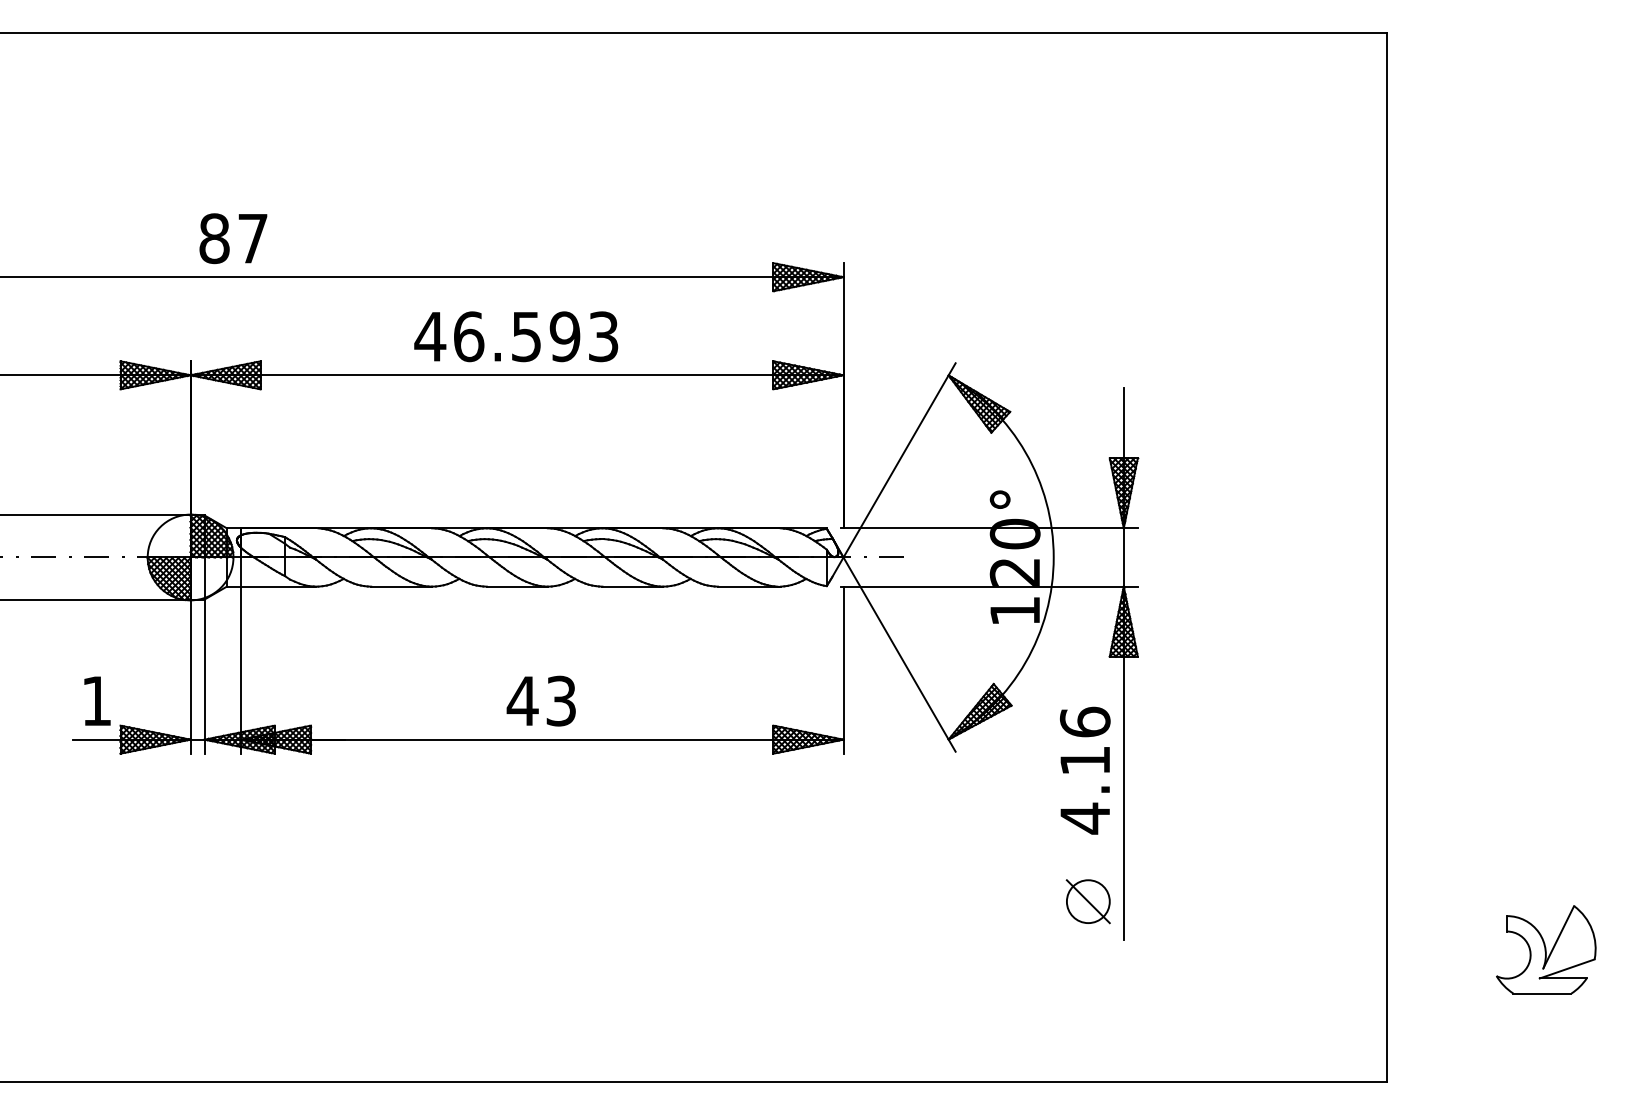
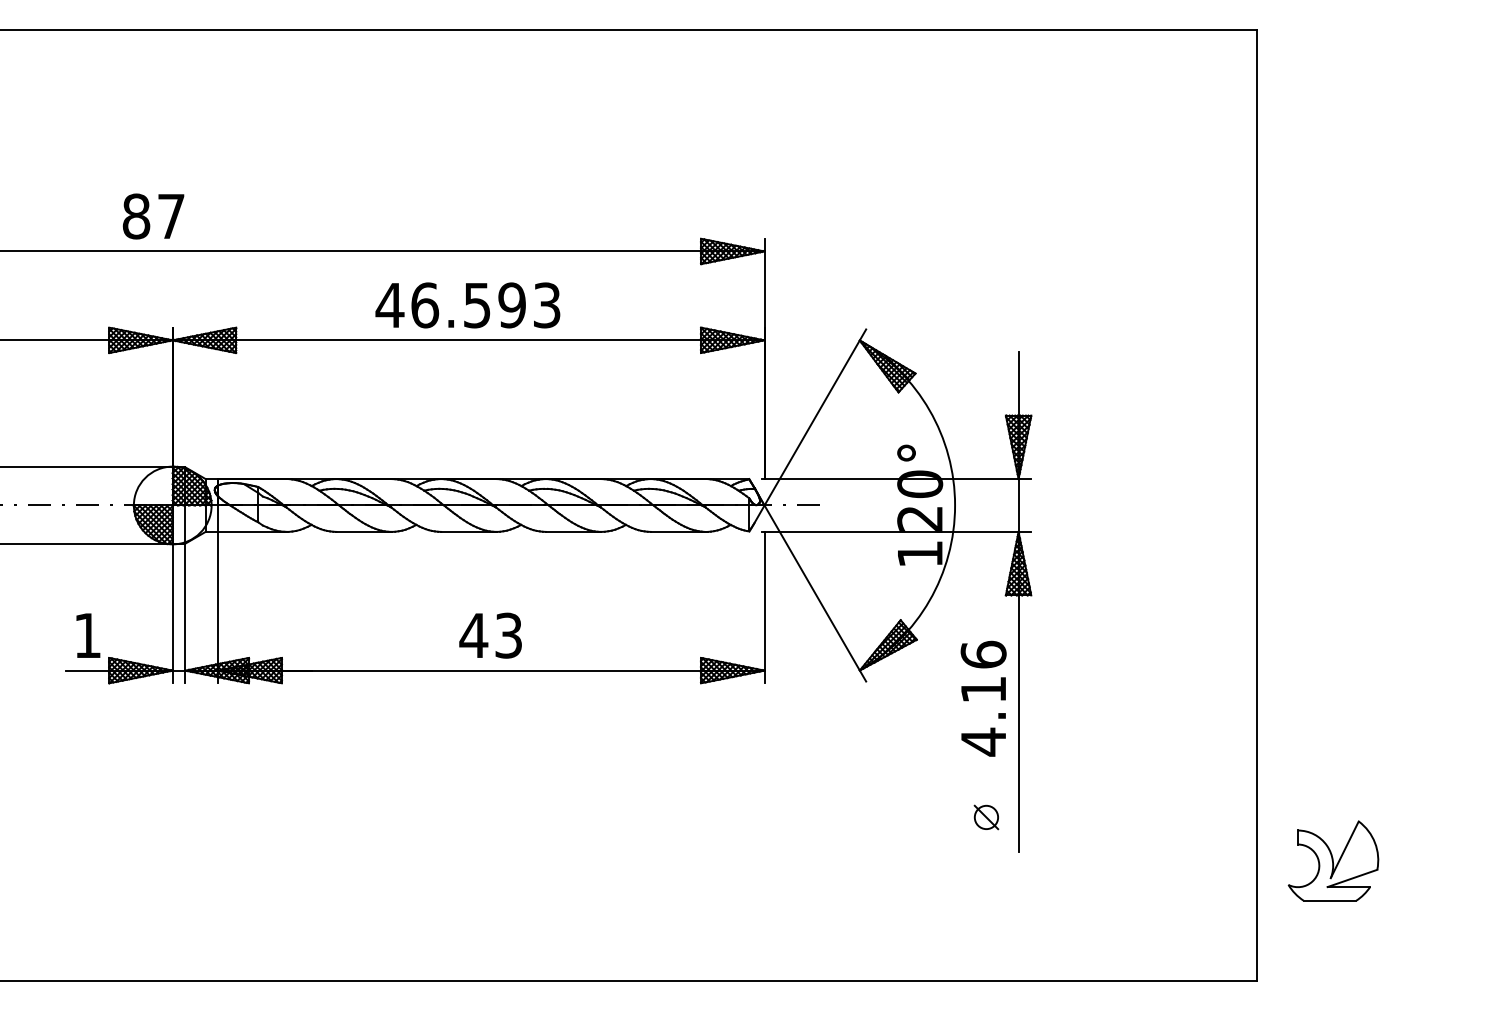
text: (233, 238) -> (153, 216), moved
part: (1088, 901) -> (986, 817), size x0.6
part: (1546, 949) -> (1333, 860), moved

